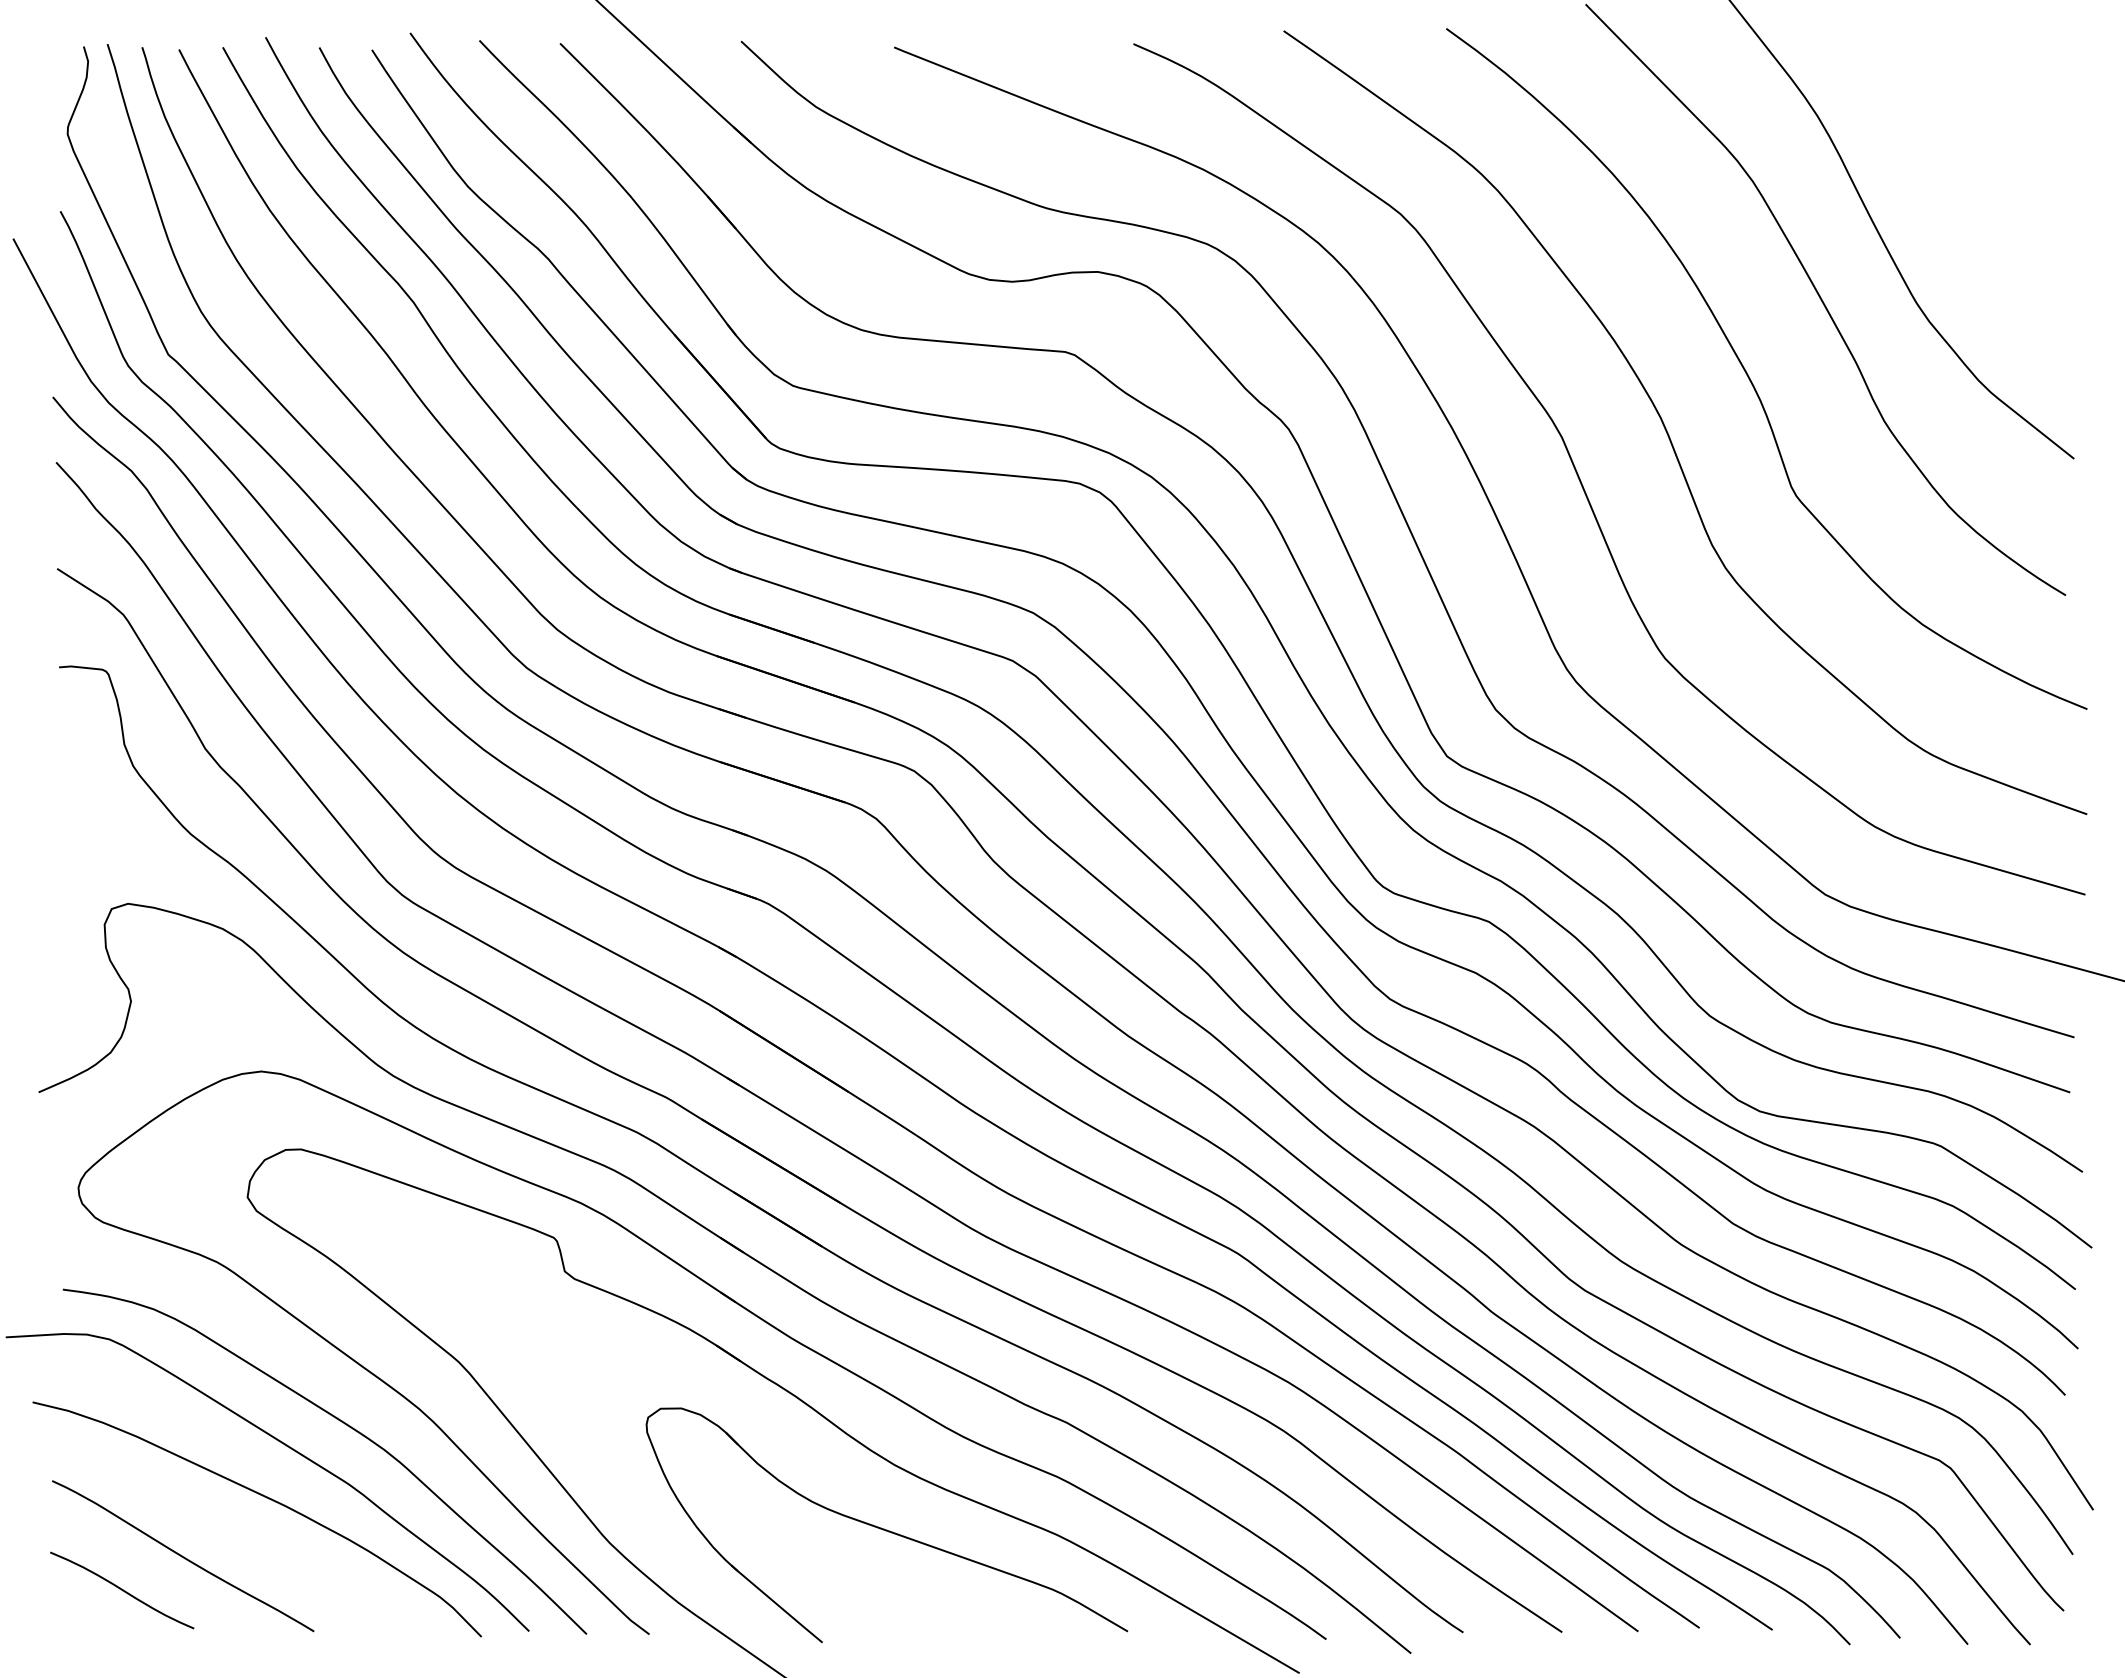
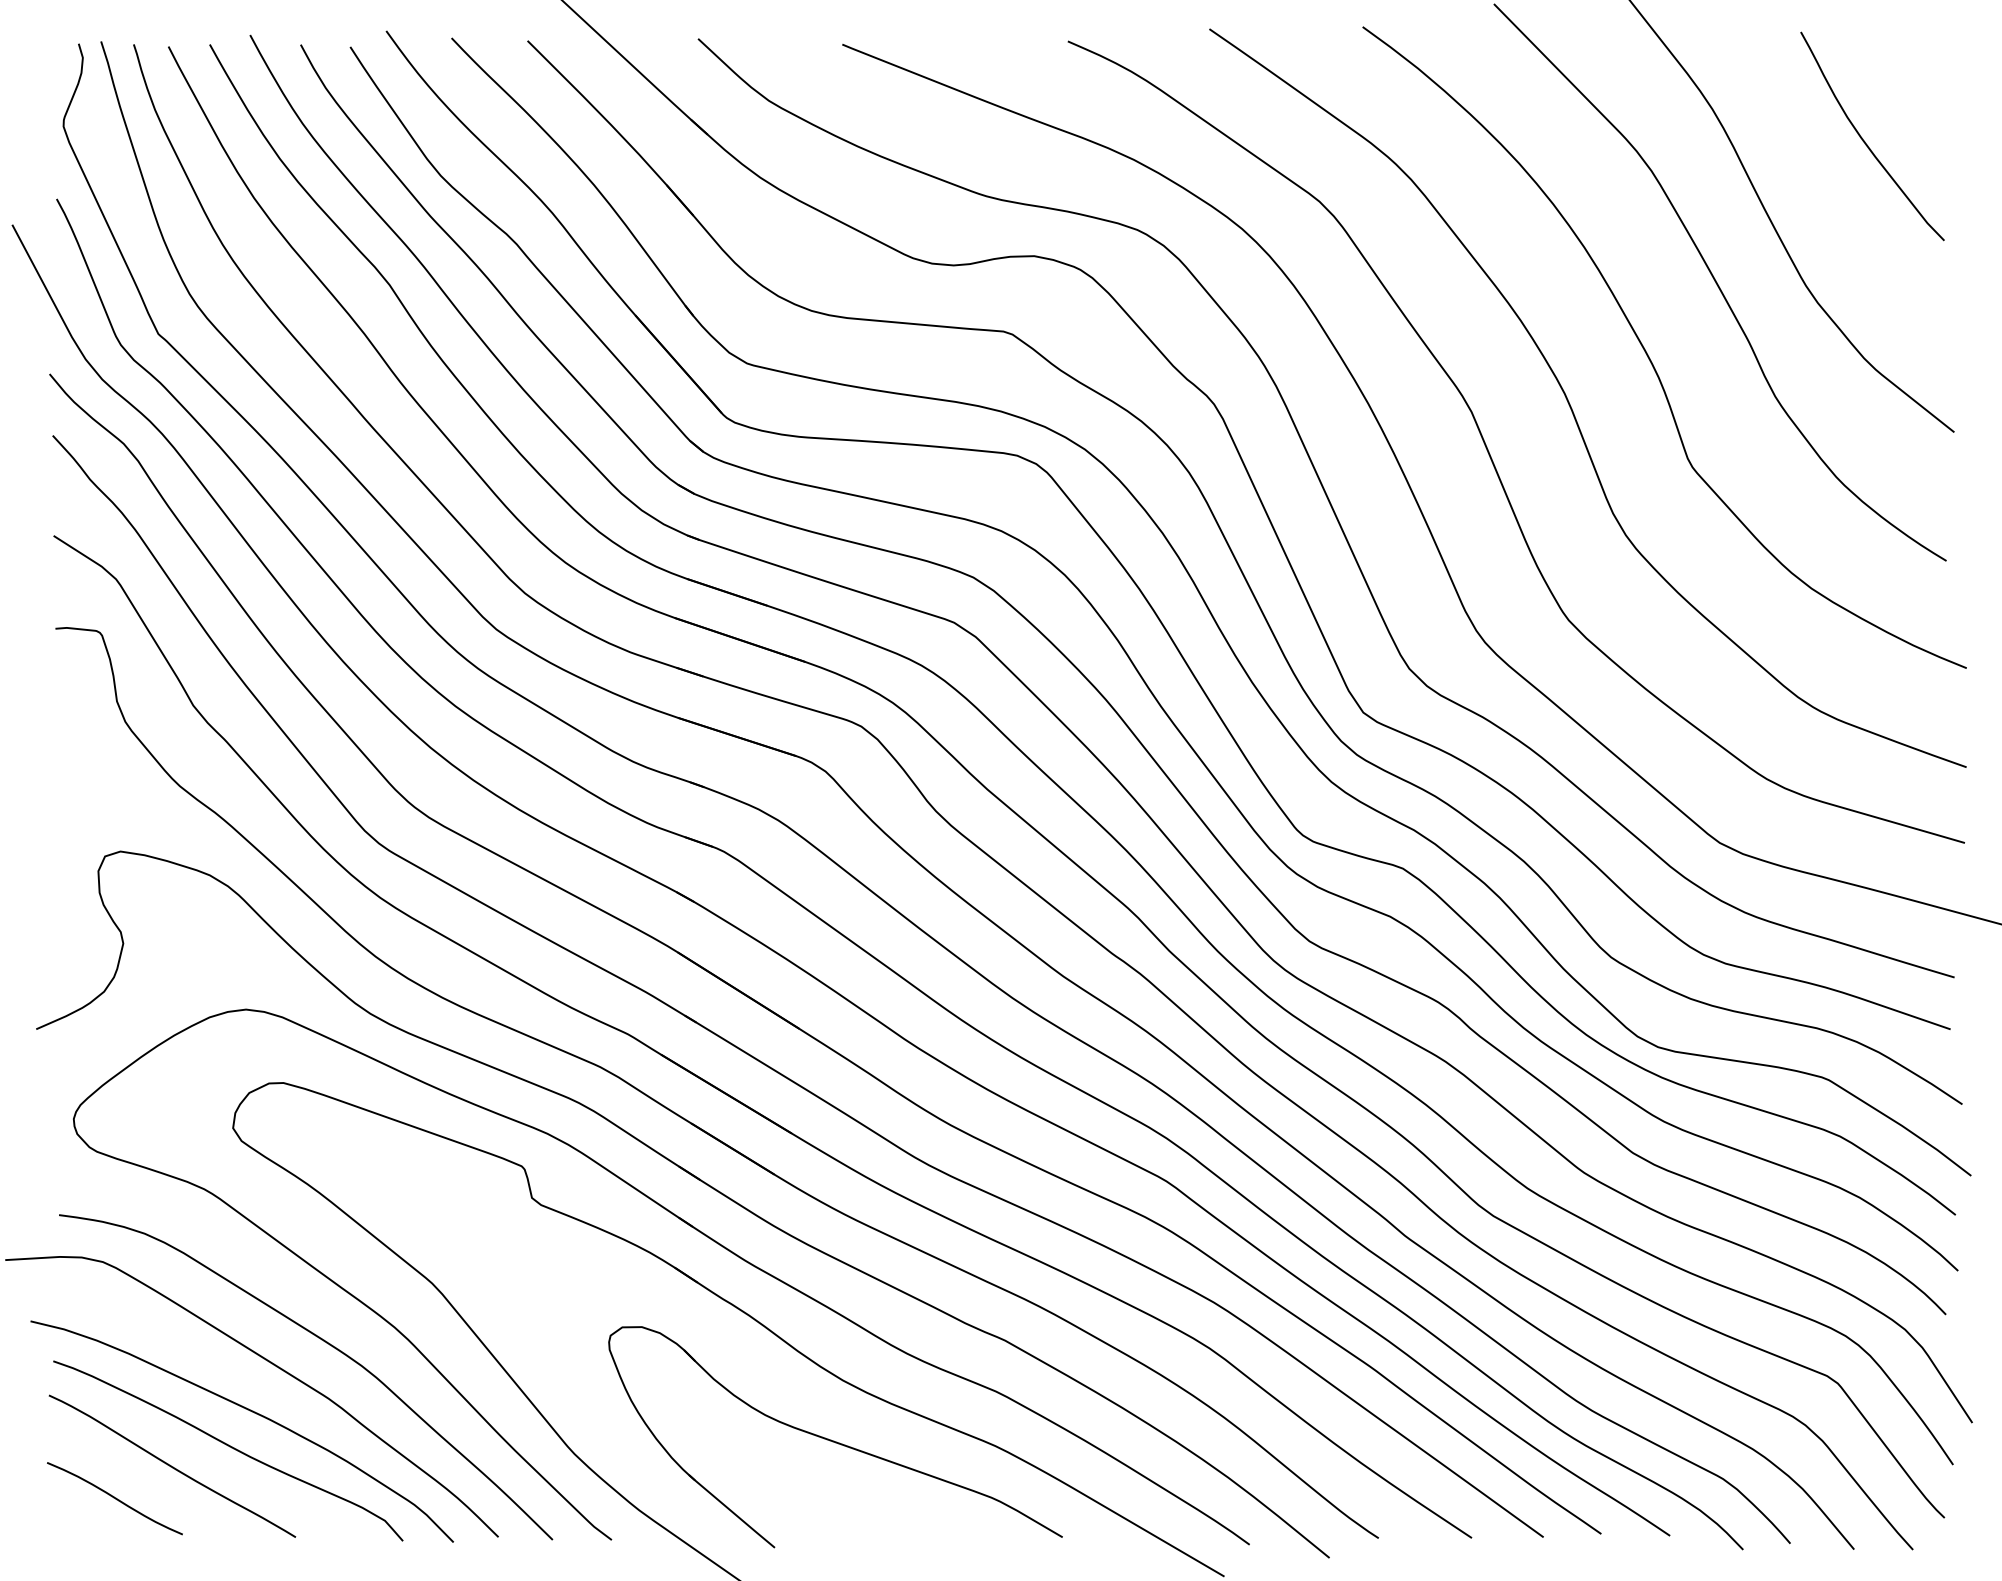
curve: (1978, 148) -> (1864, 139), added
curve: (244, 1536) -> (230, 1447), added

